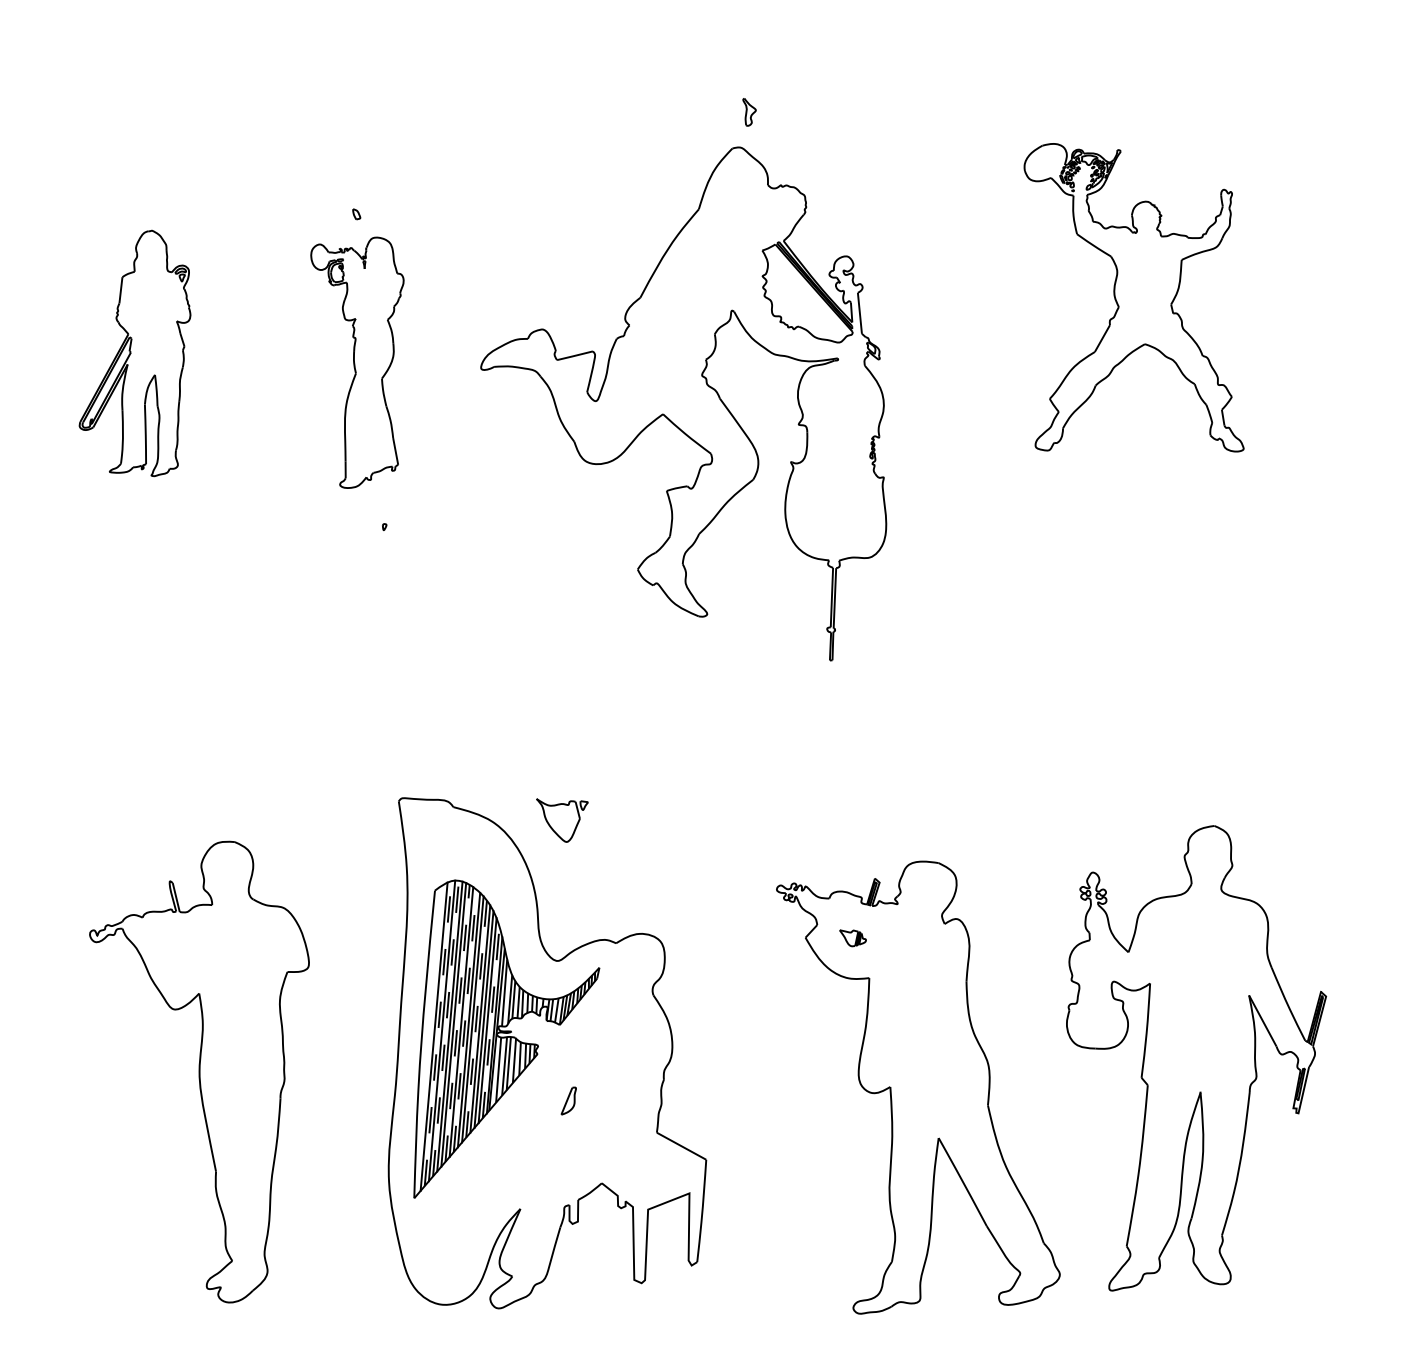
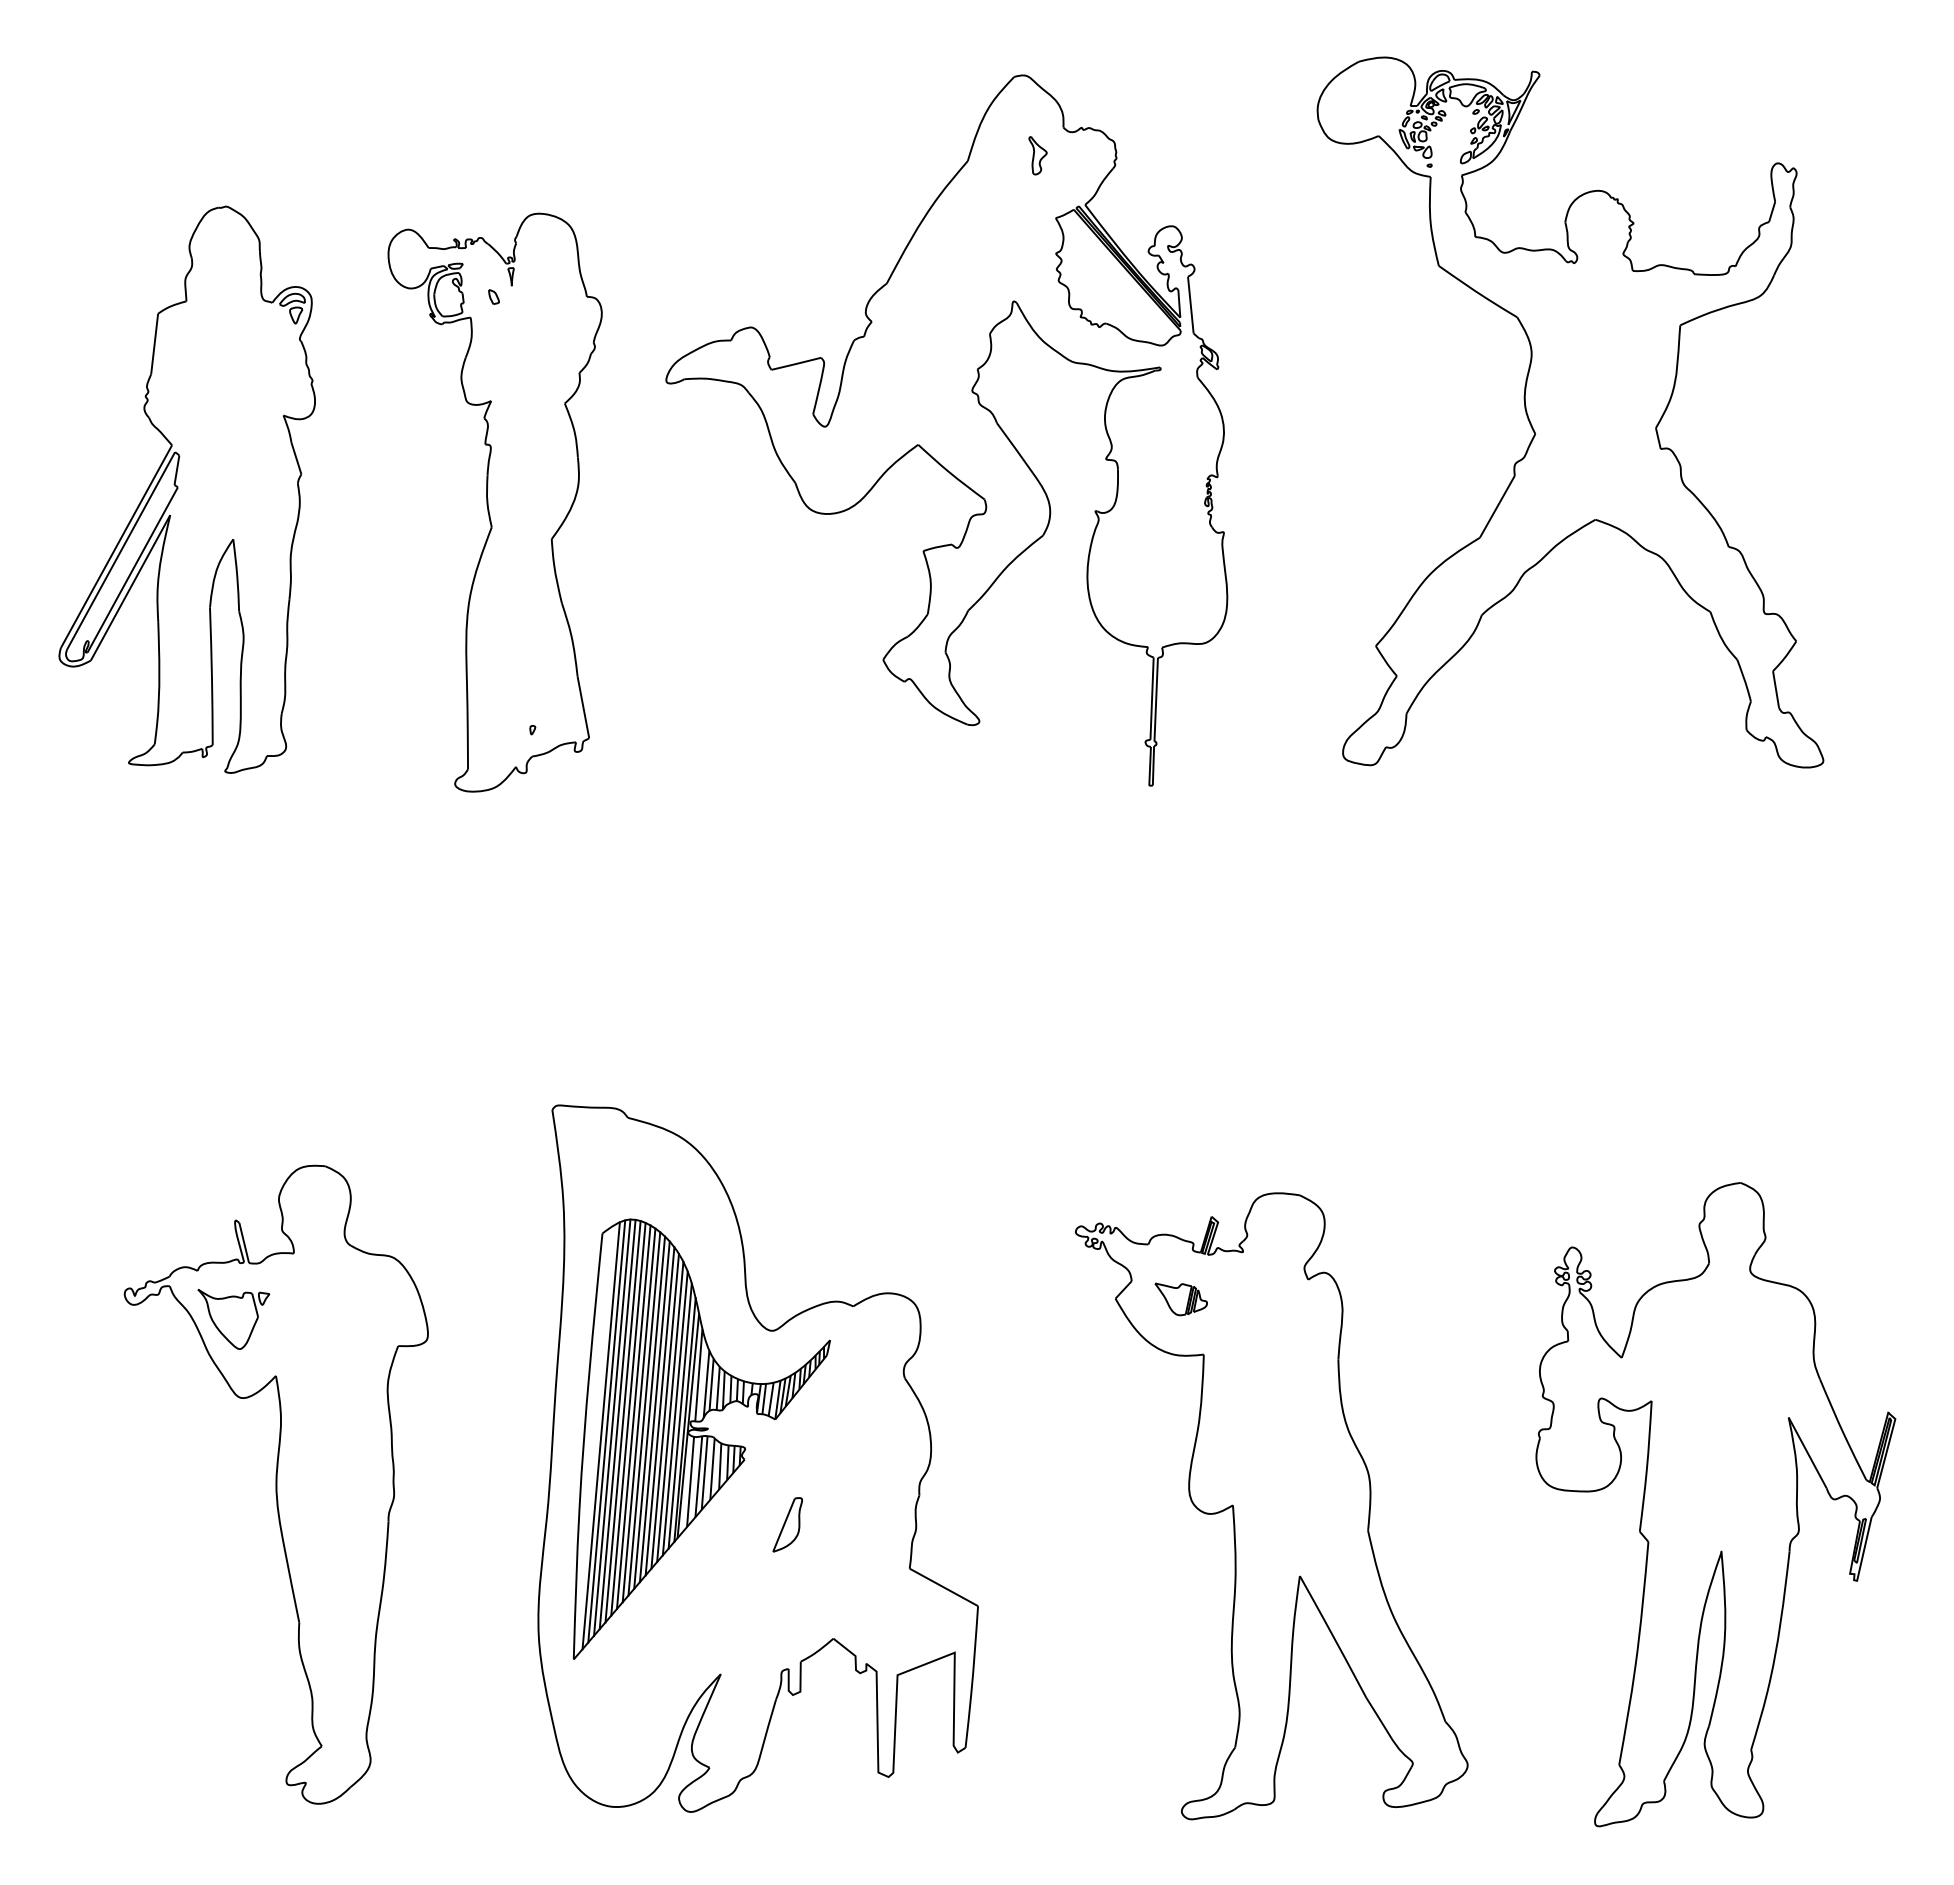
part: (1134, 297) -> (1570, 412), size x1.67
part: (134, 353) -> (186, 489), size x1.67
part: (357, 362) -> (494, 502), size x1.67
part: (683, 403) -> (946, 430), moved
part: (562, 819) -> (233, 1318), moved
part: (852, 938) -> (1180, 1299), size x1.43
line: (476, 1019) -> (660, 1411), dashed -> solid
line: (465, 1020) -> (644, 1413), dashed -> solid
line: (457, 1022) -> (633, 1416), dashed -> solid
line: (491, 1022) -> (680, 1415), dashed -> solid
line: (445, 1028) -> (617, 1424), dashed -> solid
line: (437, 1033) -> (606, 1431), dashed -> solid
part: (1196, 1058) -> (1715, 1504), moved
part: (568, 1100) -> (787, 1524), size x1.43

